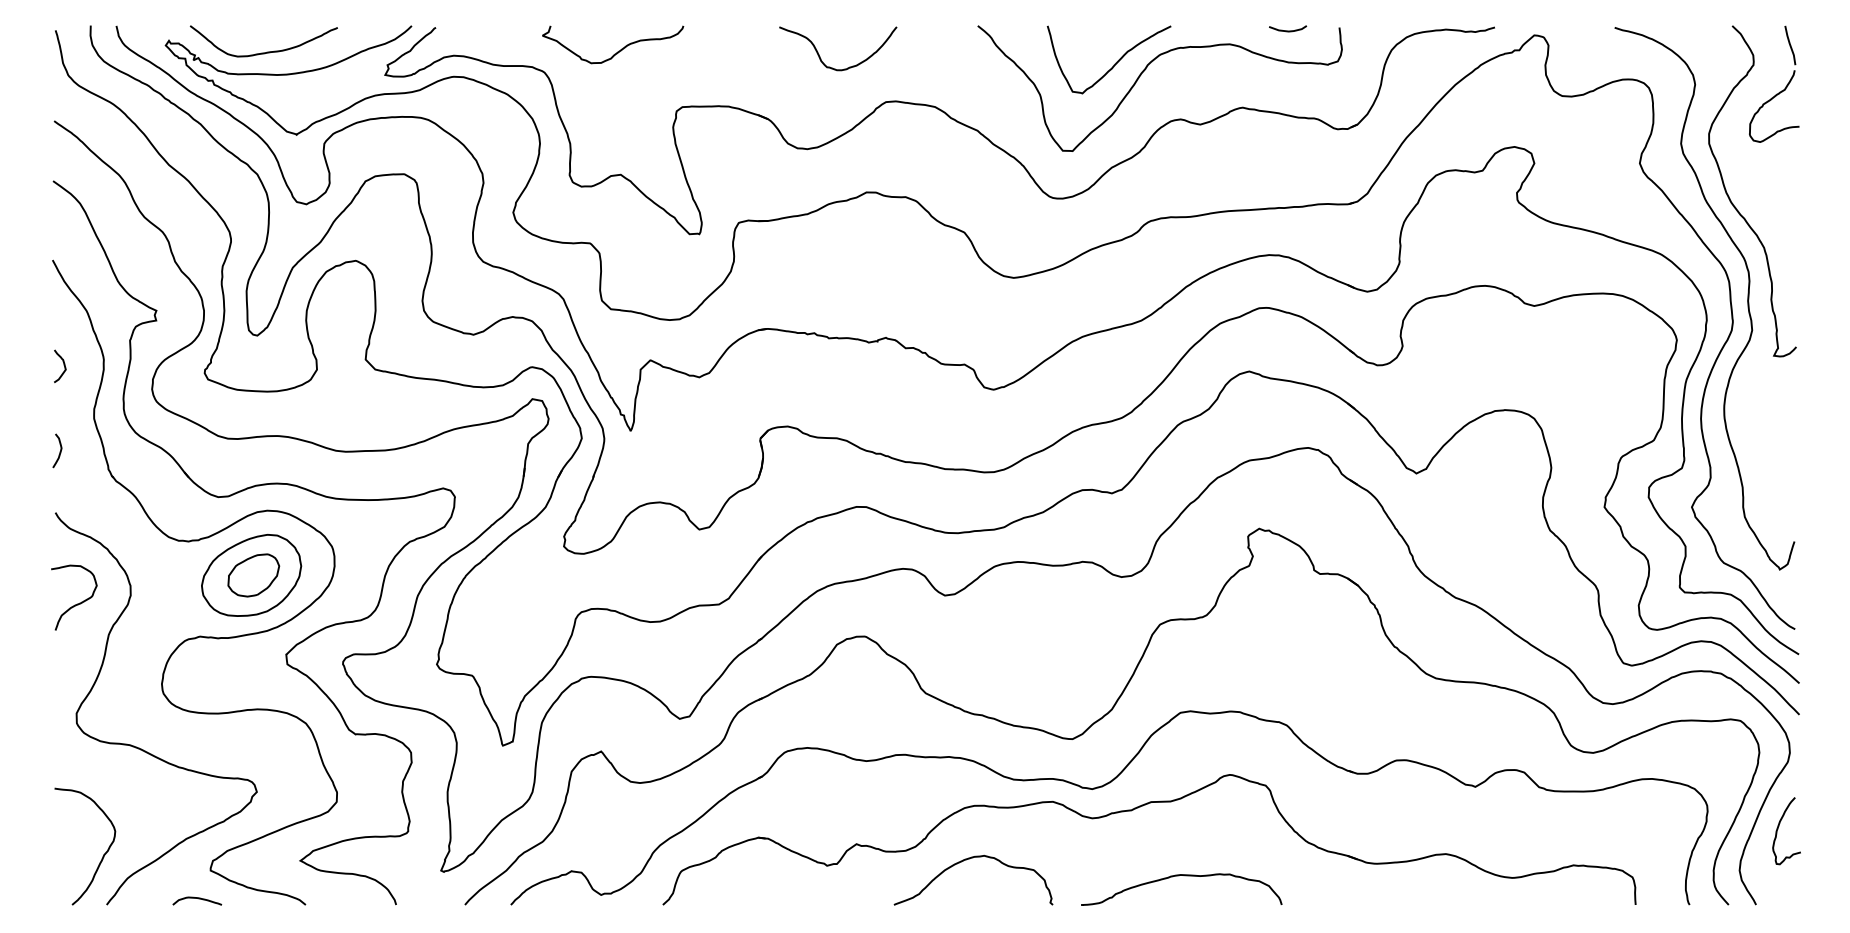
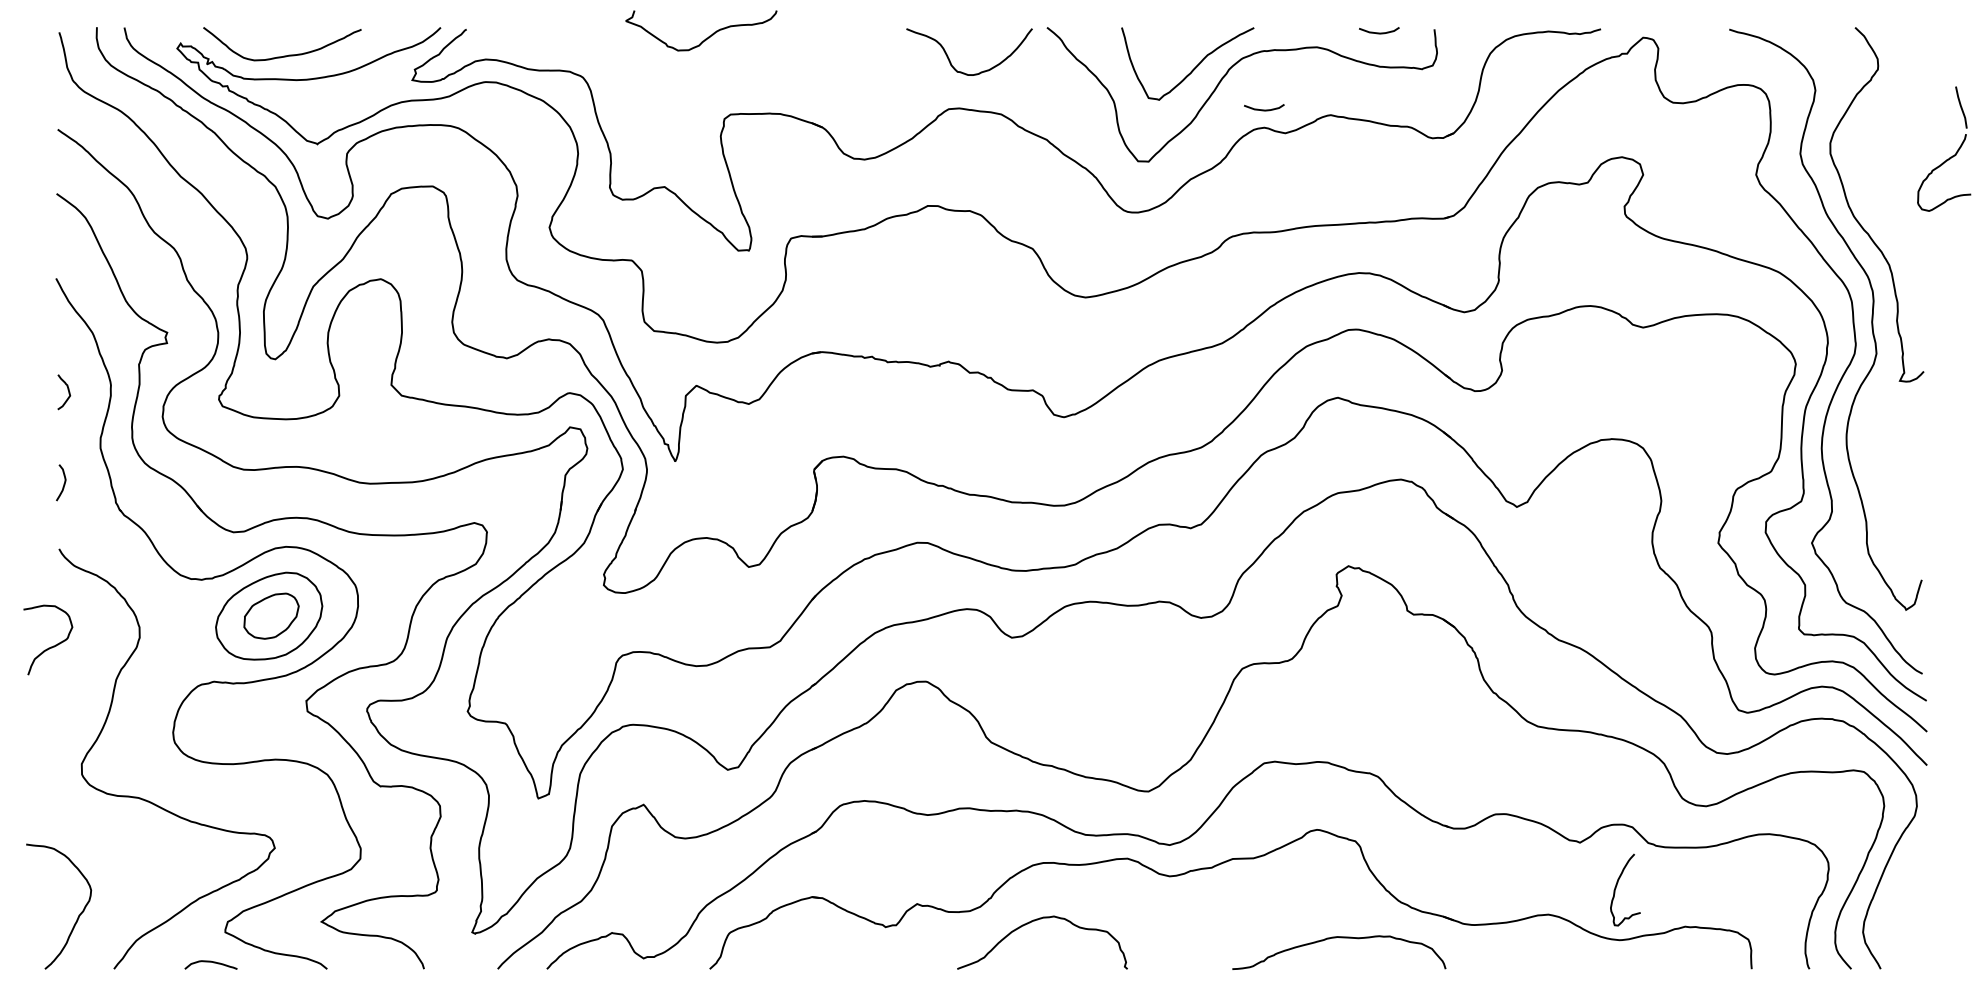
curve: (616, 51) -> (705, 38), moved
curve: (820, 56) -> (950, 60), moved
part: (1780, 91) -> (1950, 156), moved
curve: (1180, 102) -> (1264, 109), added
curve: (77, 603) -> (51, 646), moved
curve: (1779, 826) -> (1617, 885), moved
curve: (103, 854) -> (78, 915), moved
part: (1183, 876) -> (1340, 938), moved

